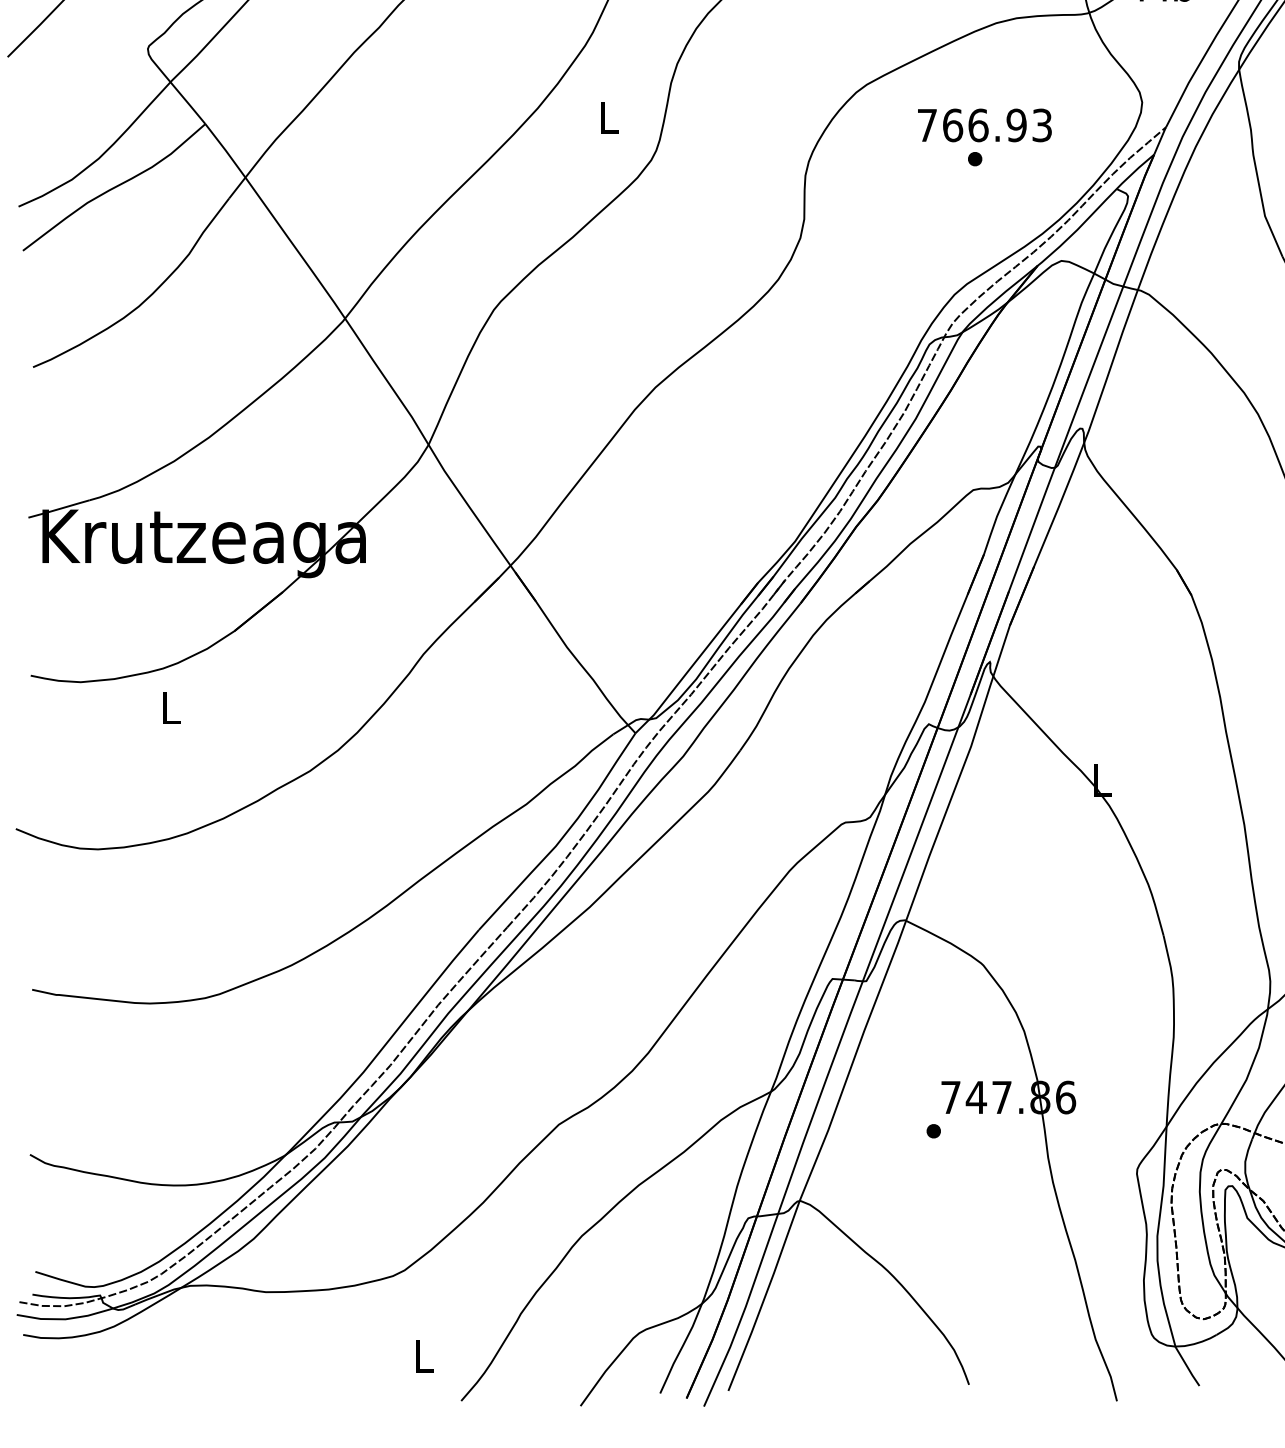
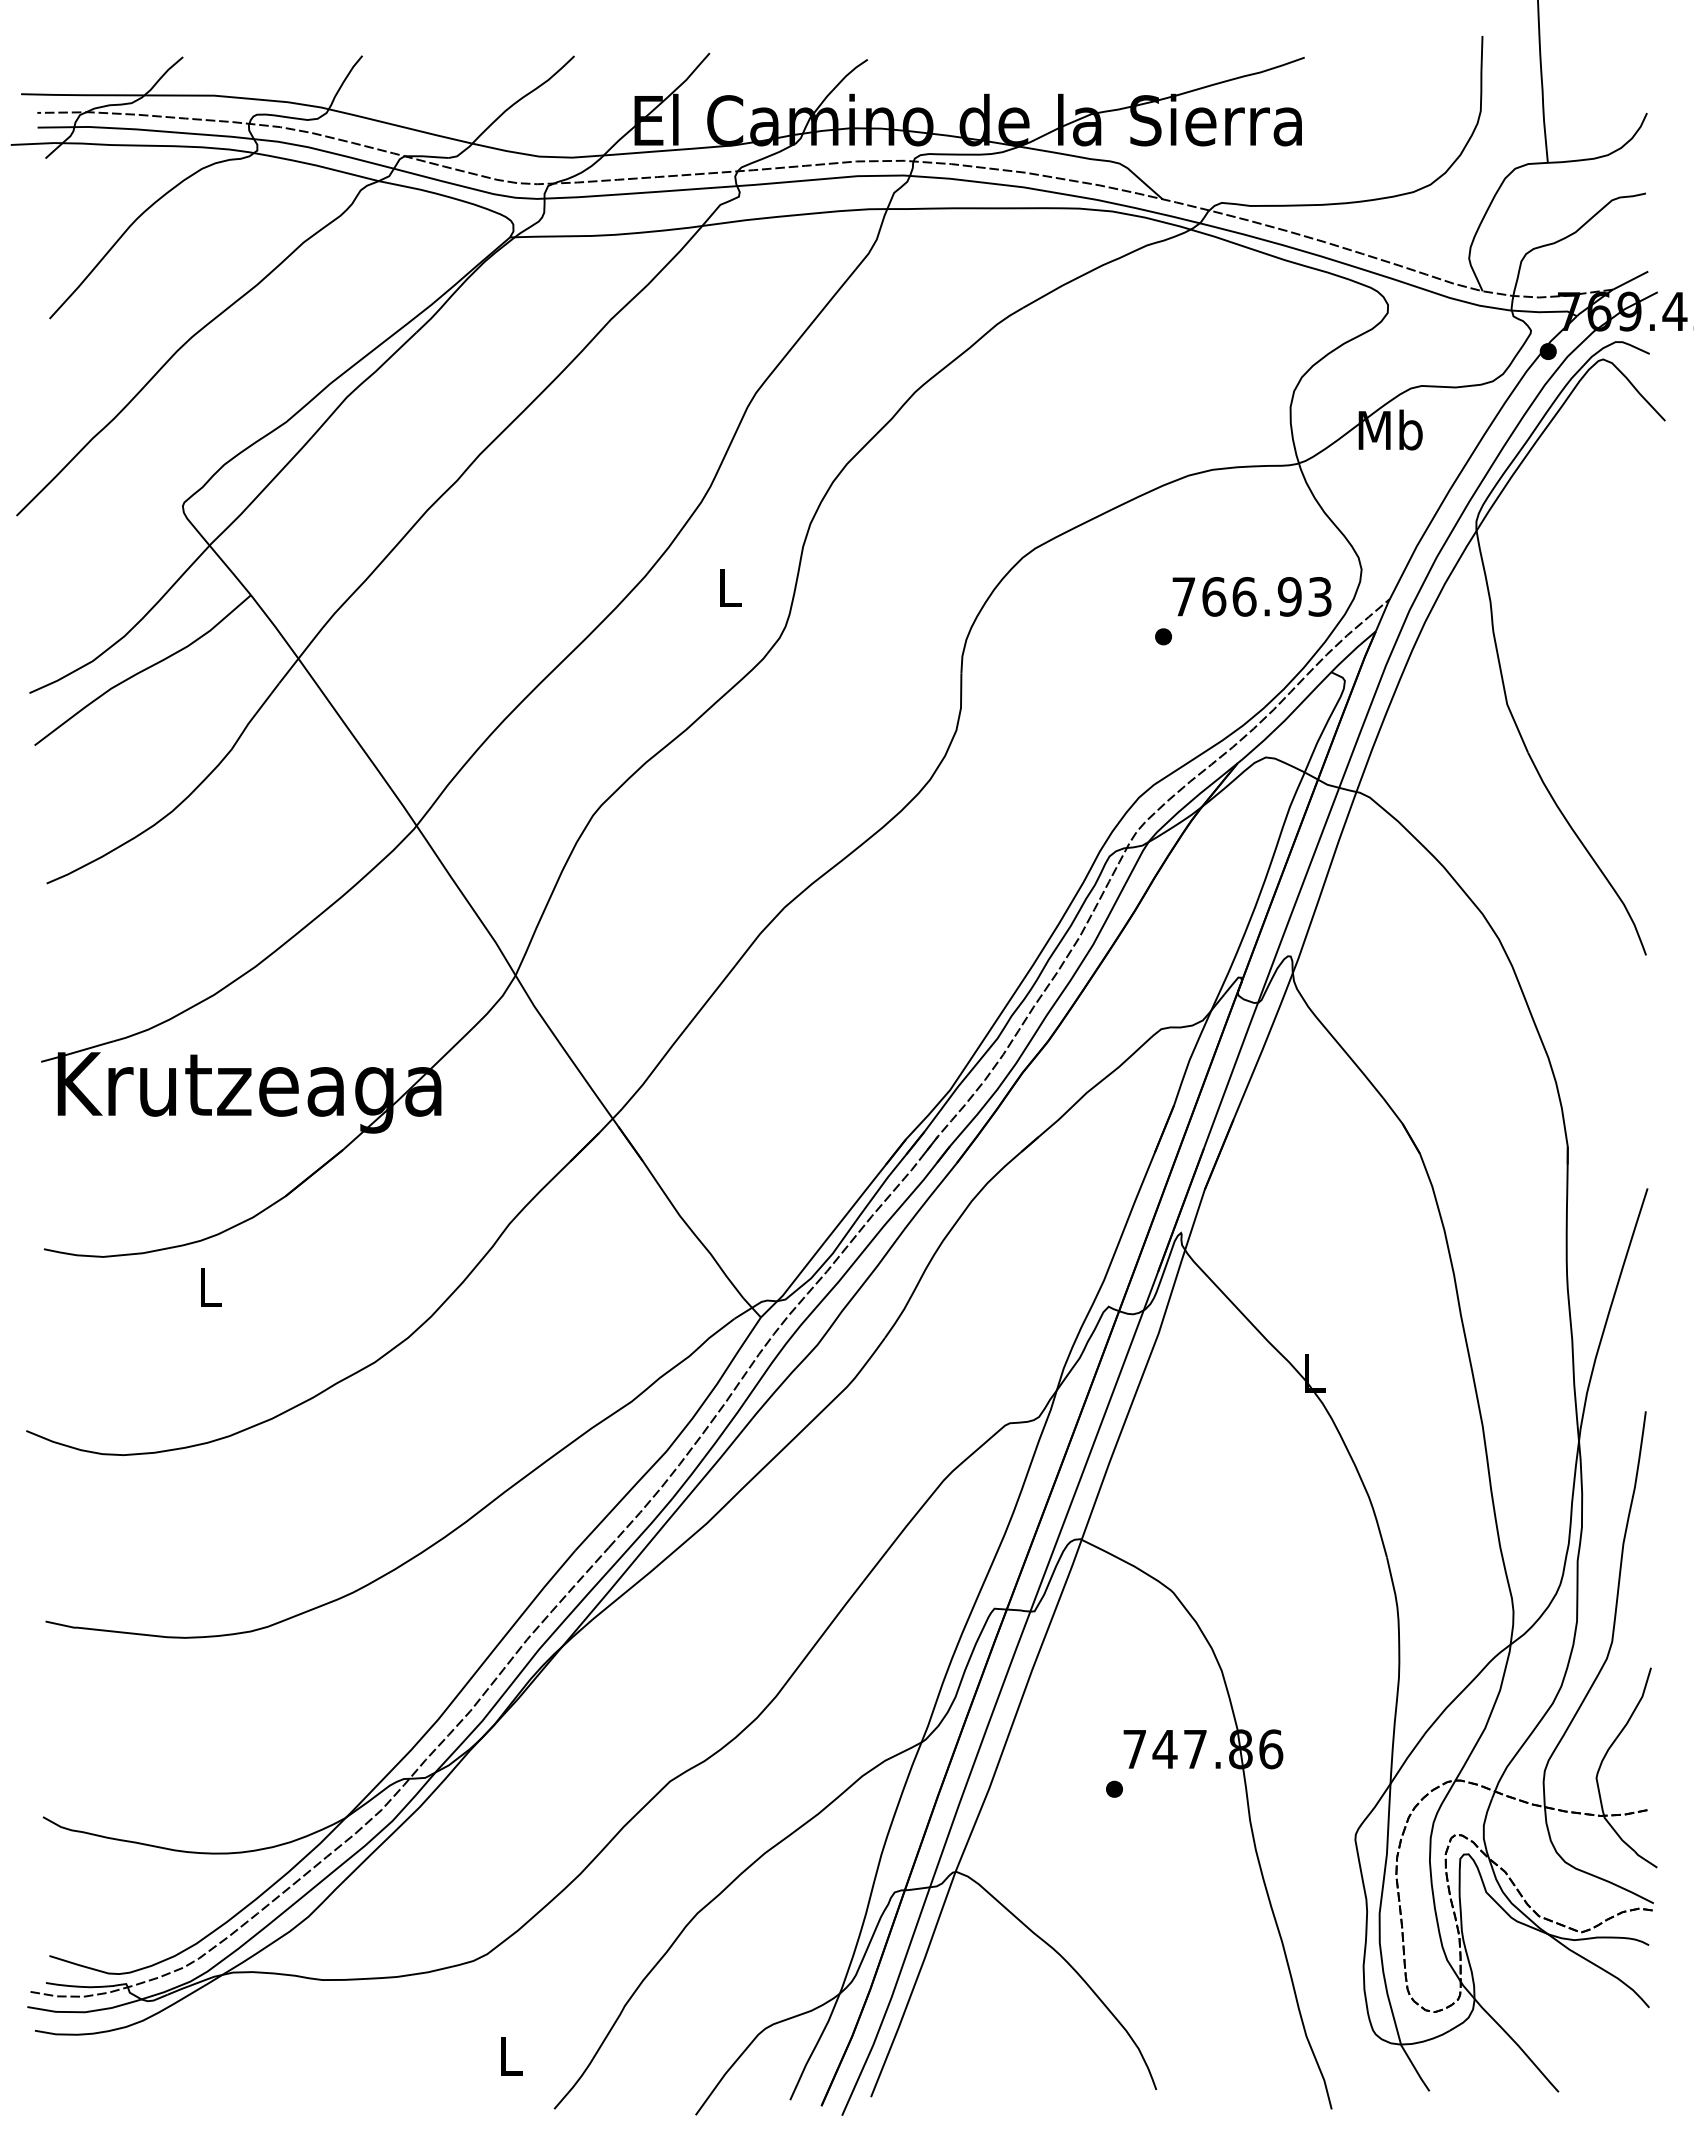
text: (984, 125) -> (1251, 596), moved

